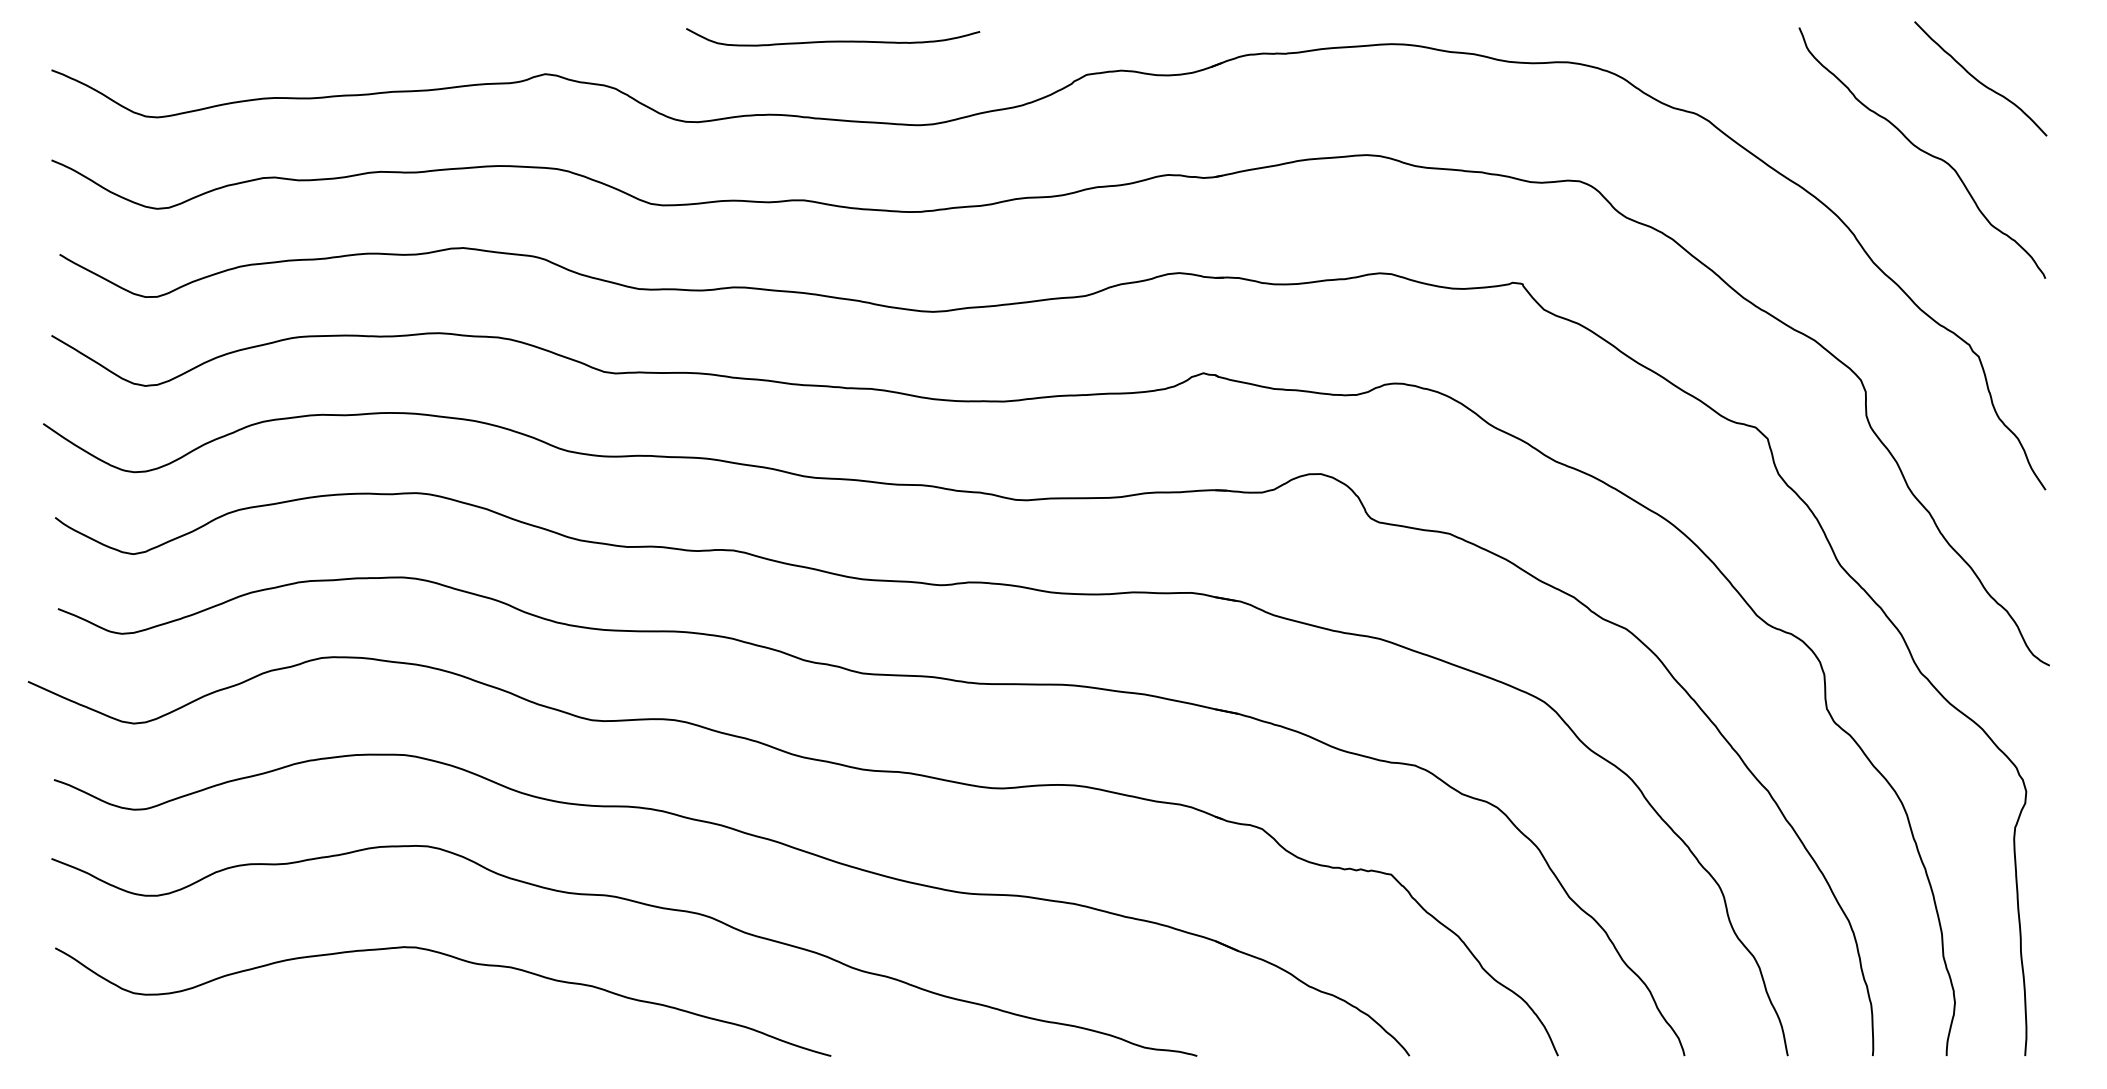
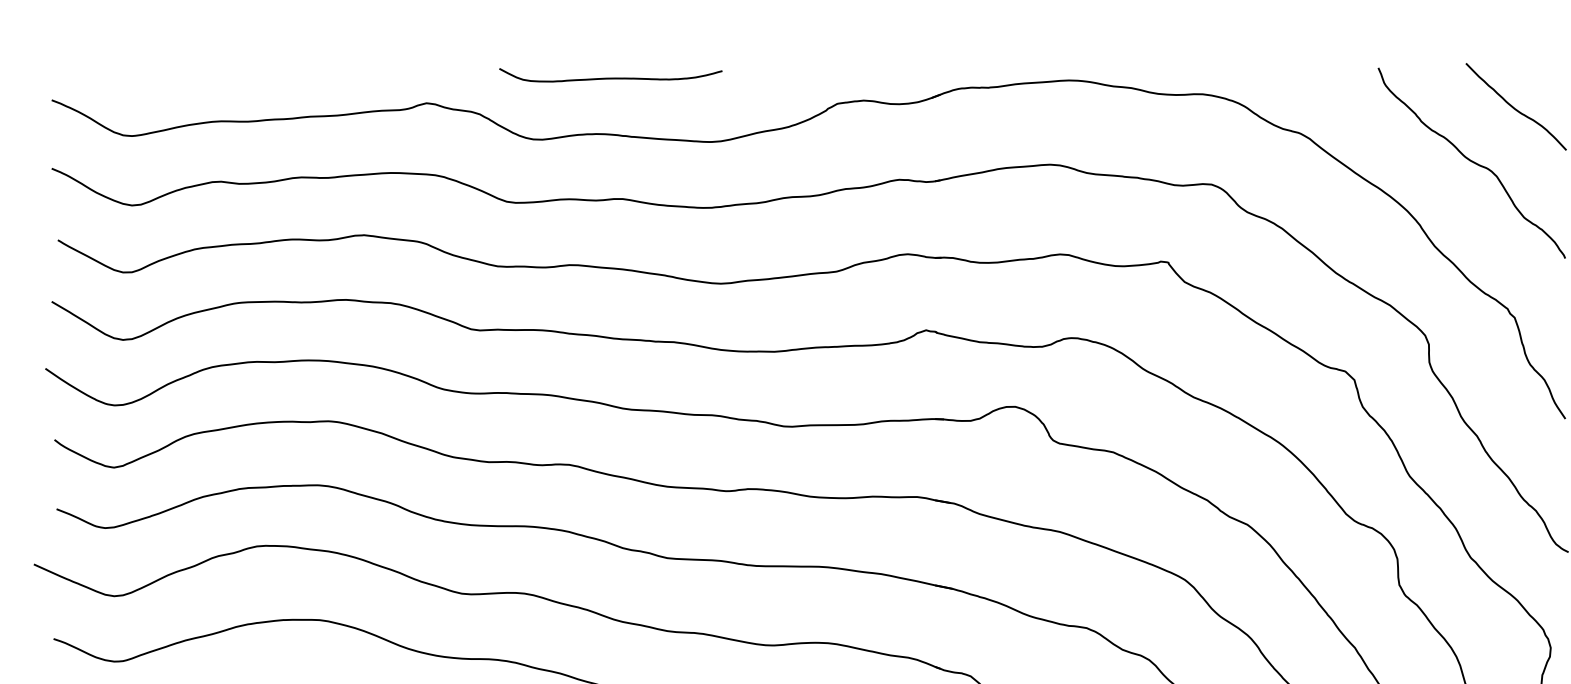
curve: (833, 40) -> (611, 77), moved

